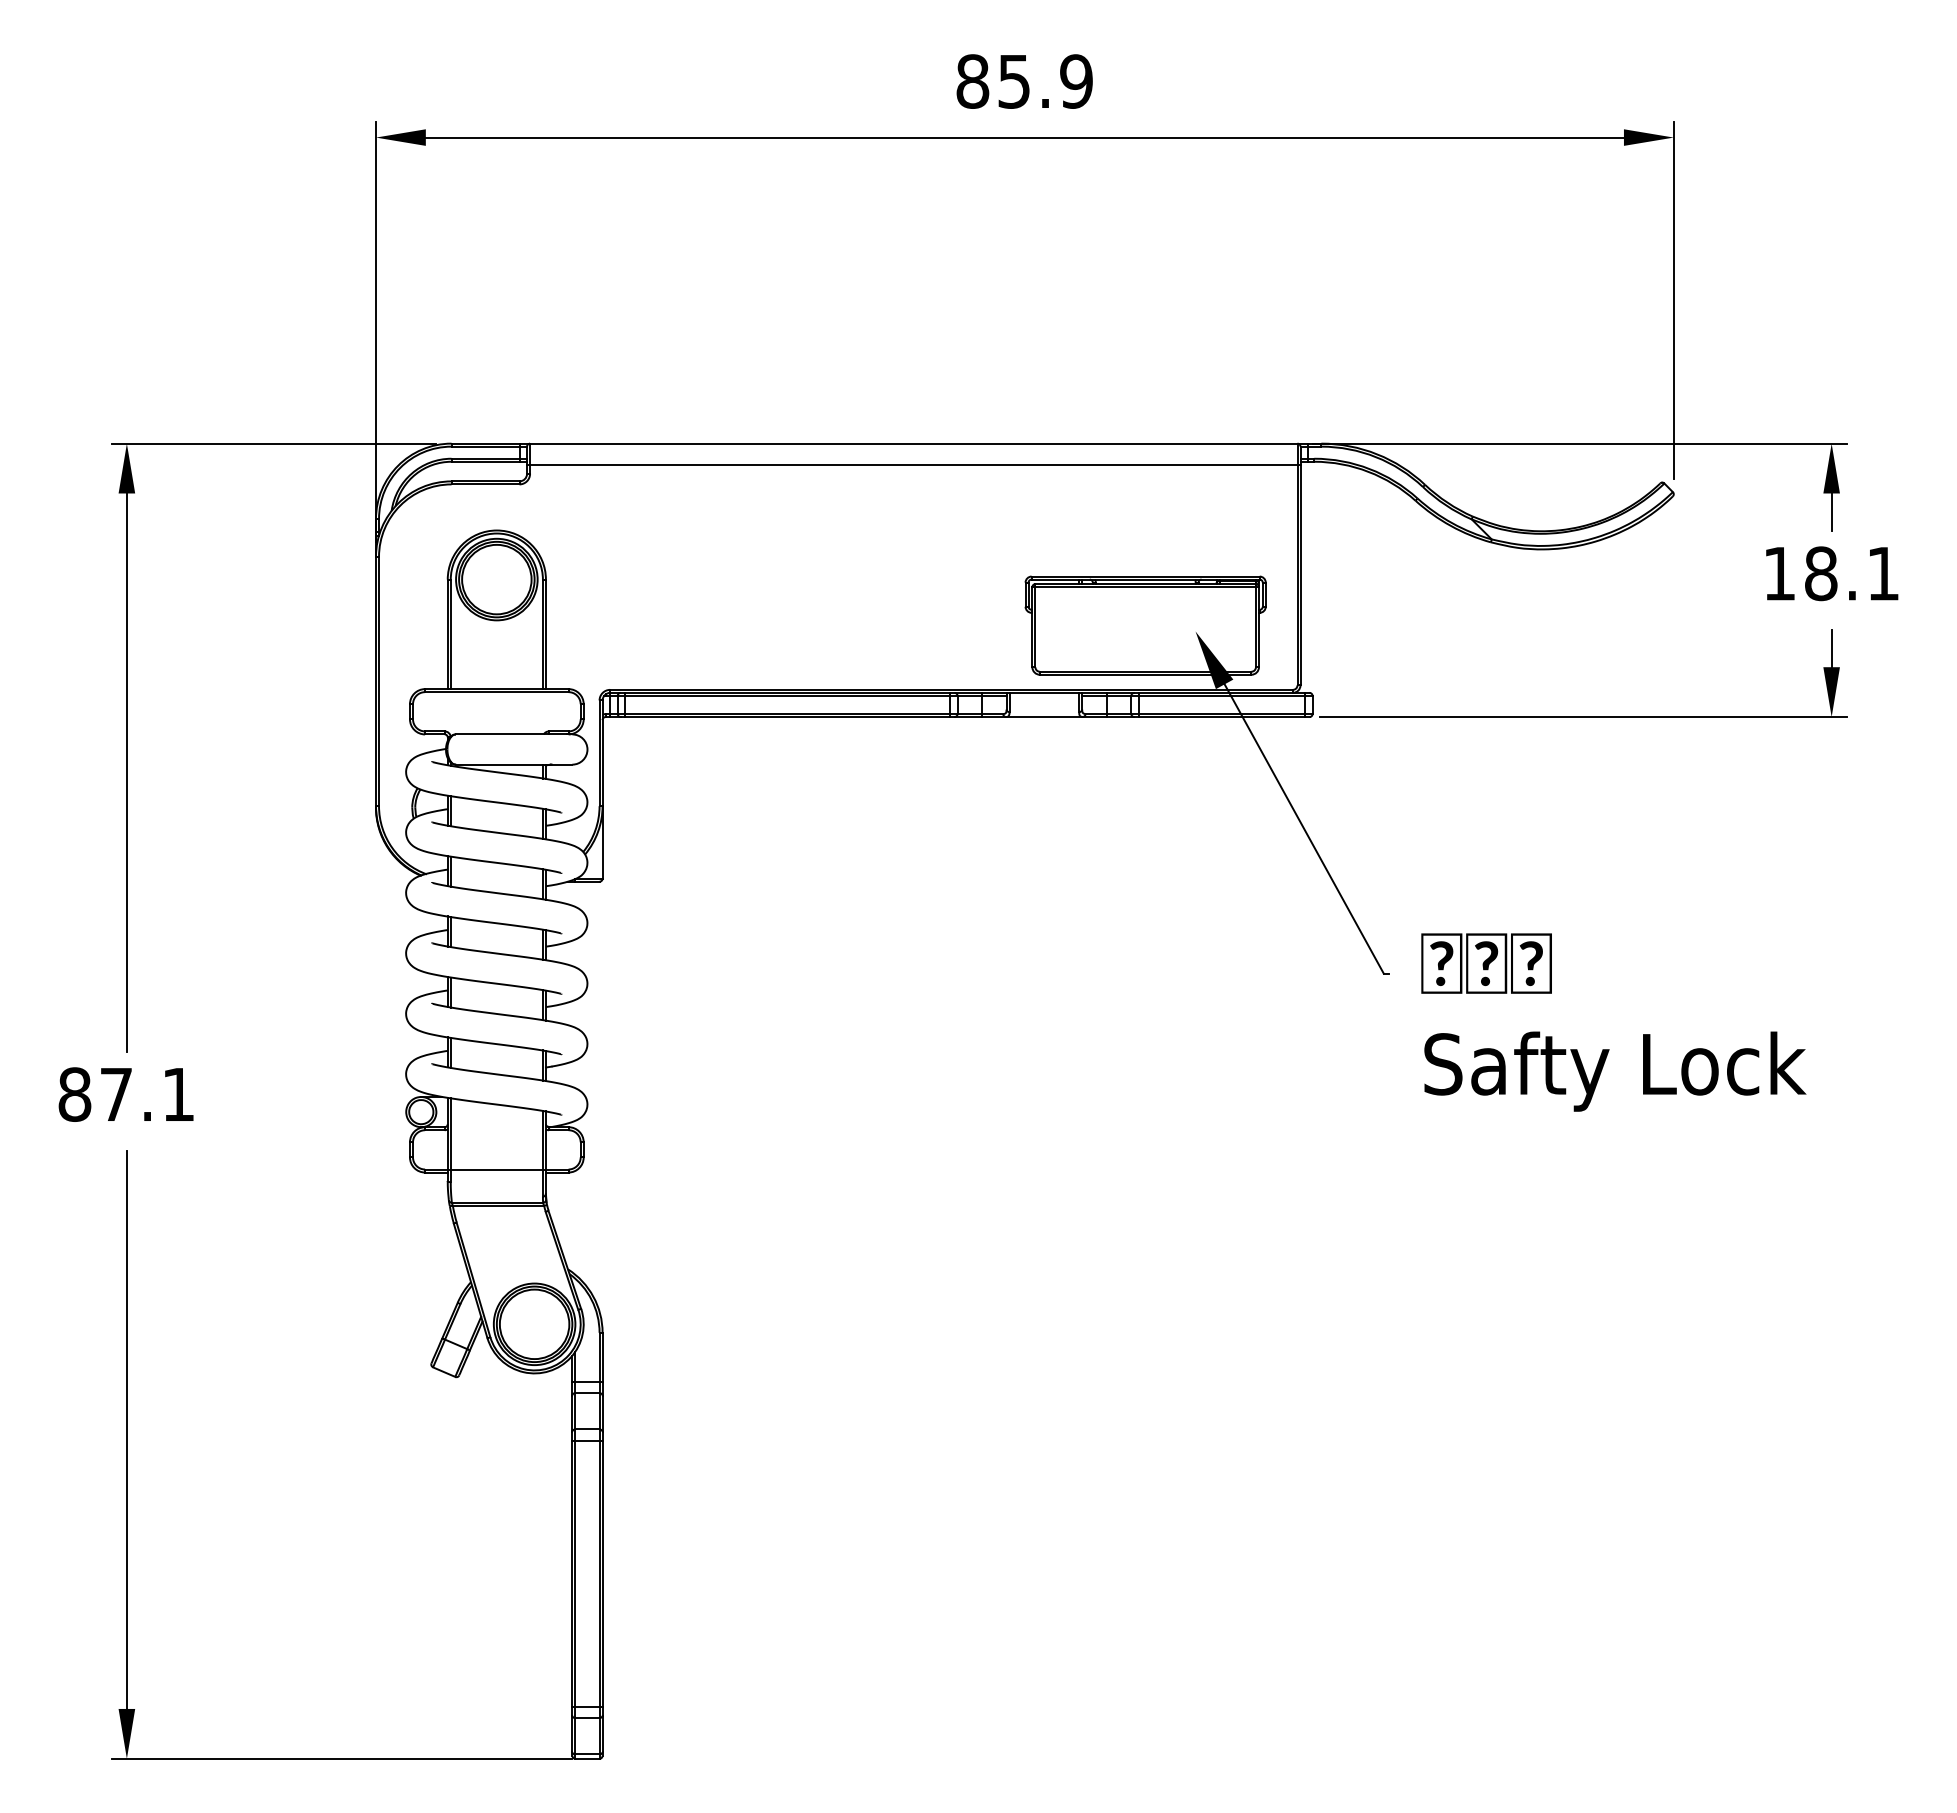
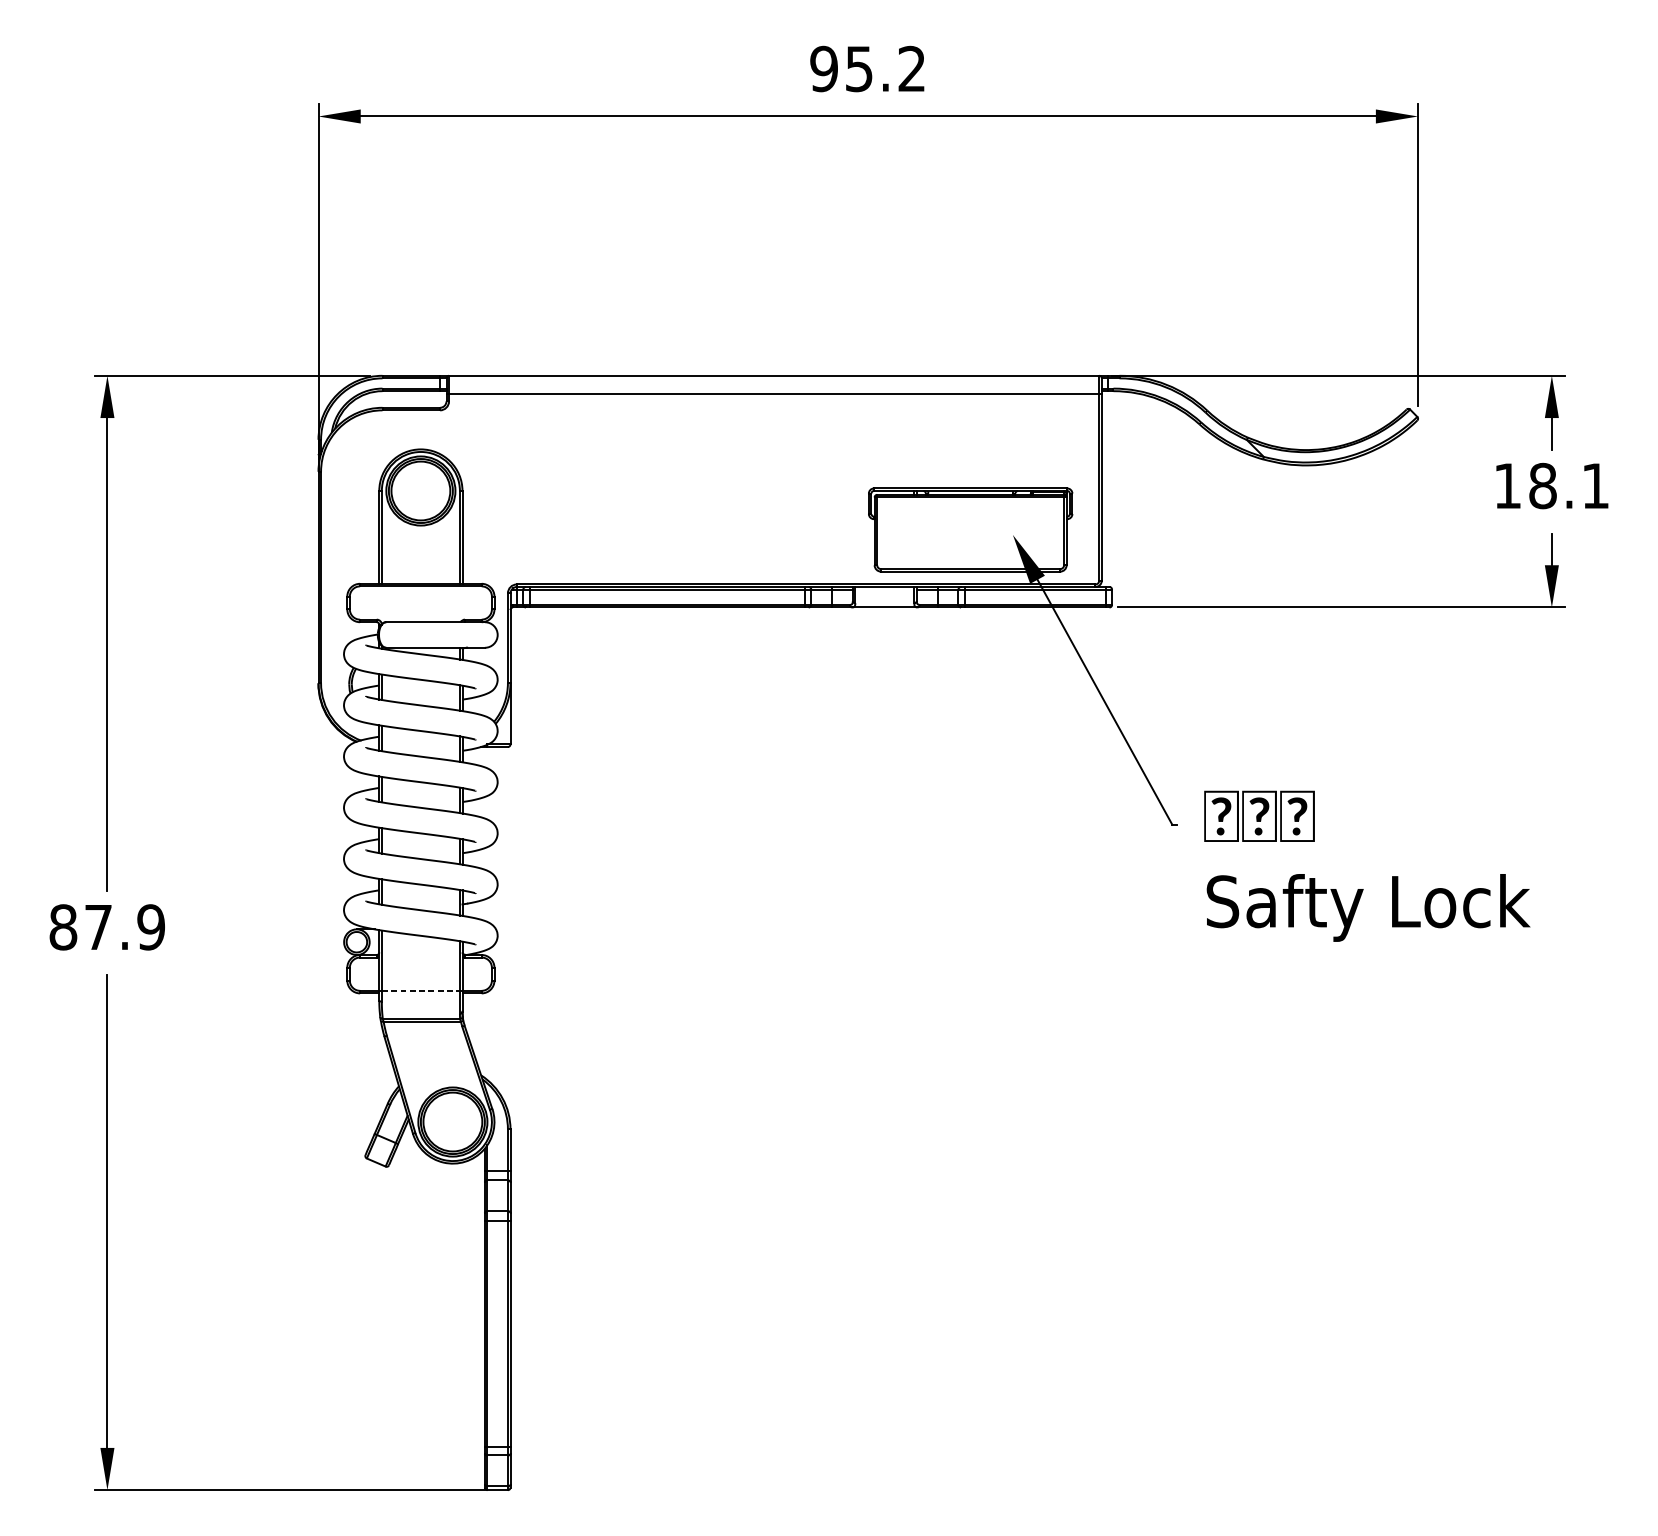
text: (1024, 81) -> (867, 68), 85.9 -> 95.2
text: (178, 1094) -> (151, 927), 87.1 -> 87.9
line: (497, 1169) -> (421, 990), solid -> dashed

